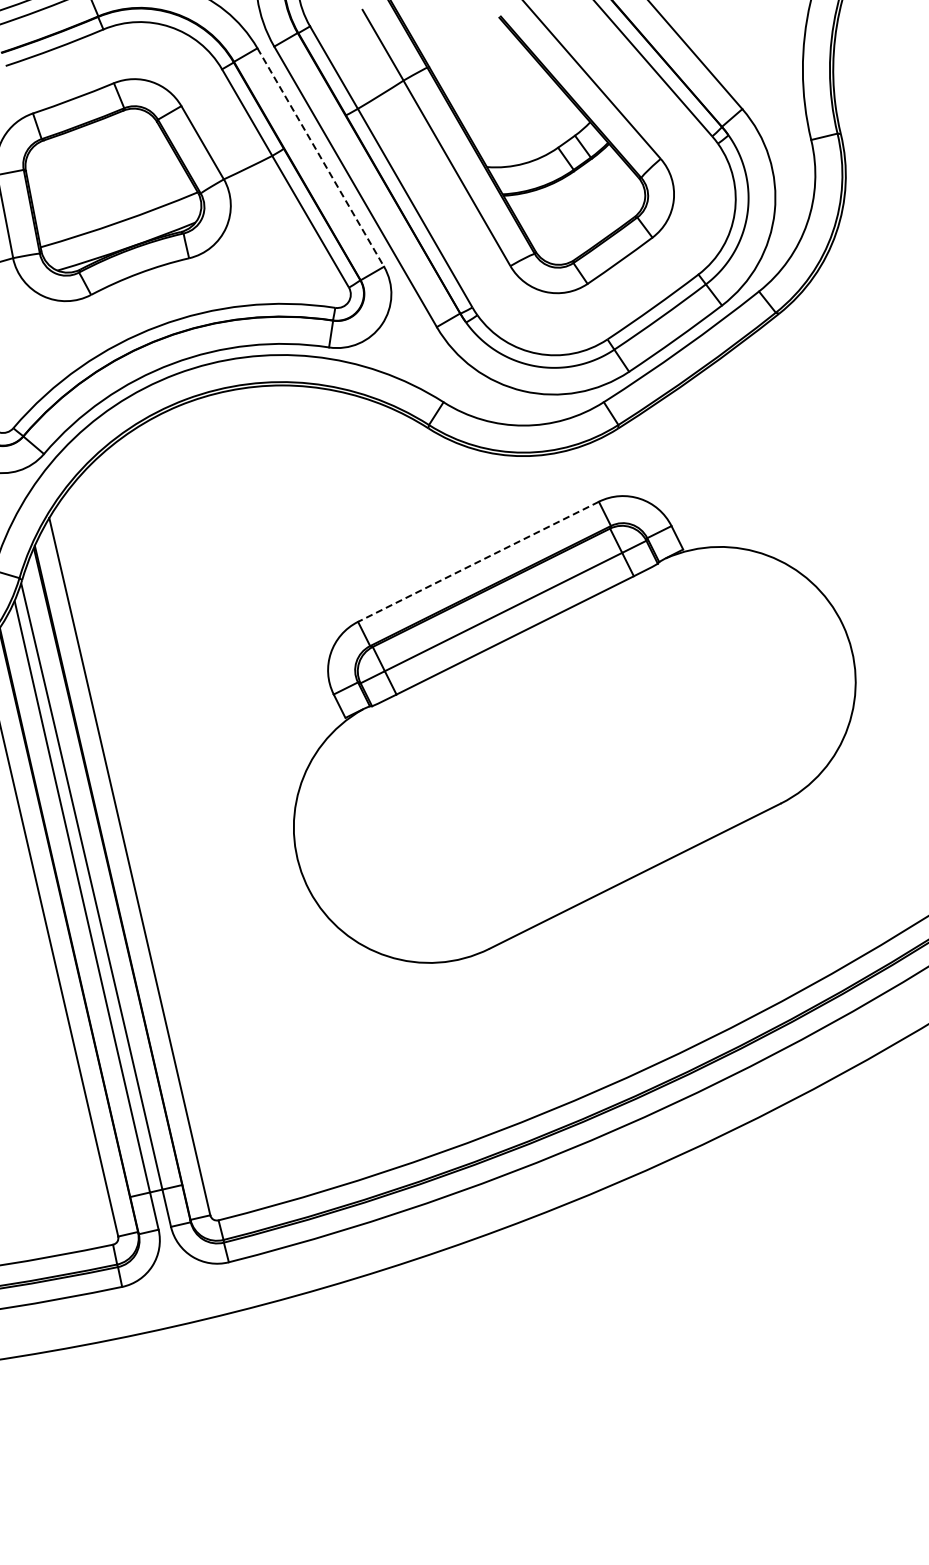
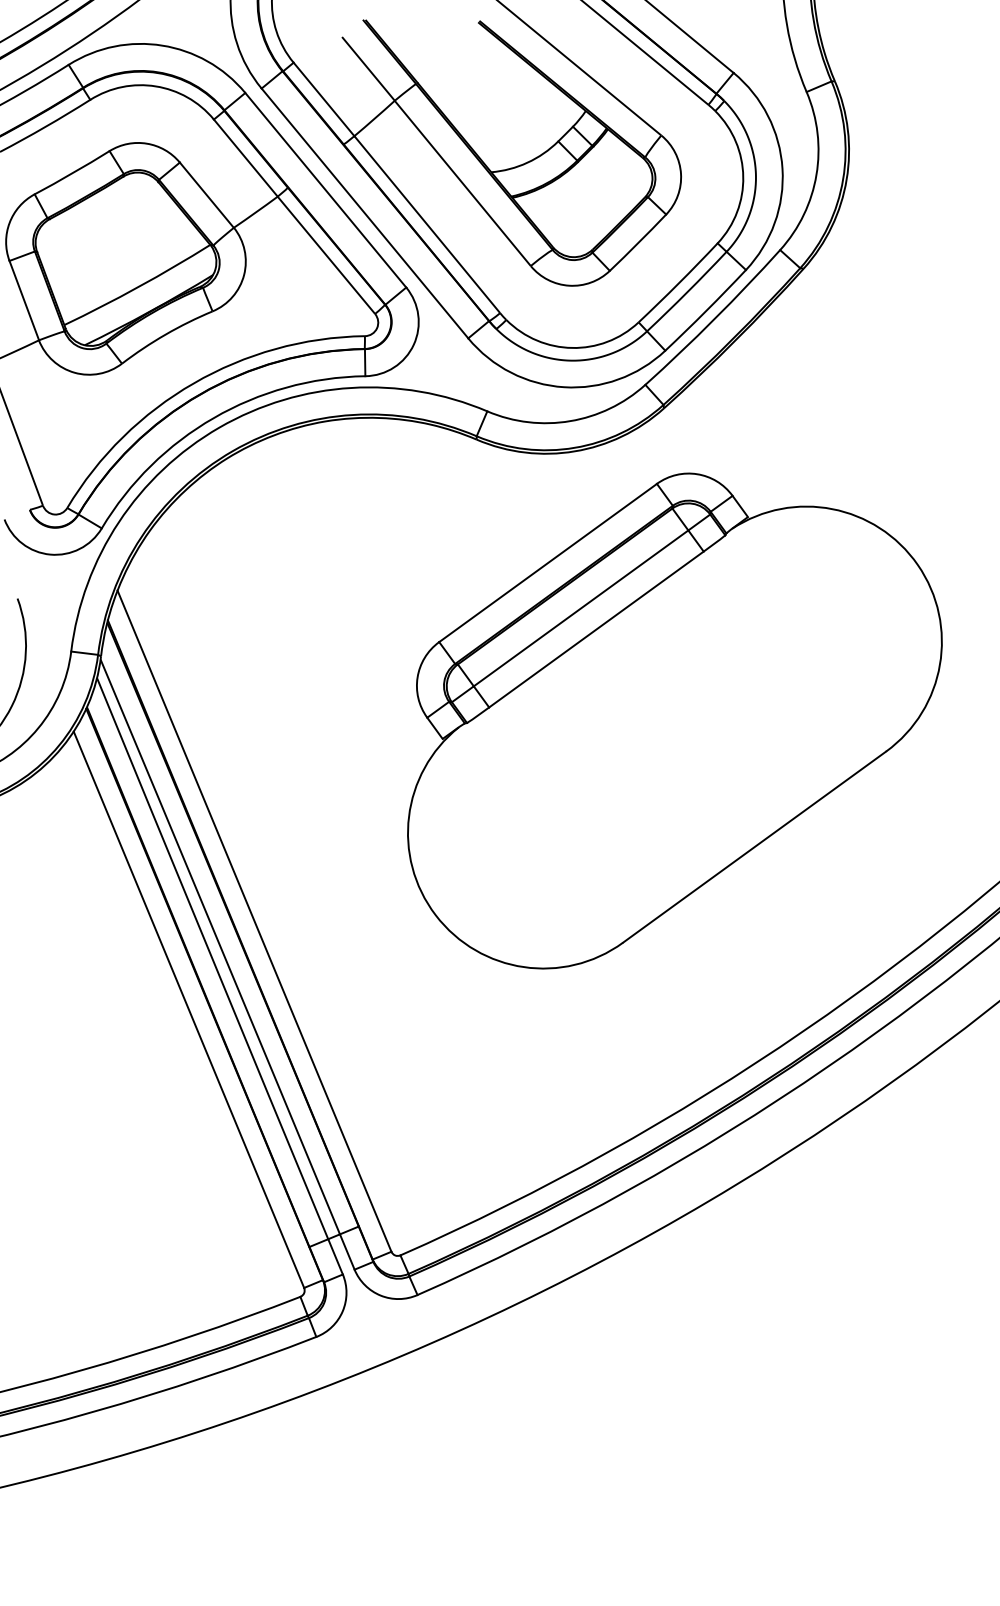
line: (321, 157) -> (326, 190), dashed -> solid
line: (478, 562) -> (548, 563), dashed -> solid

